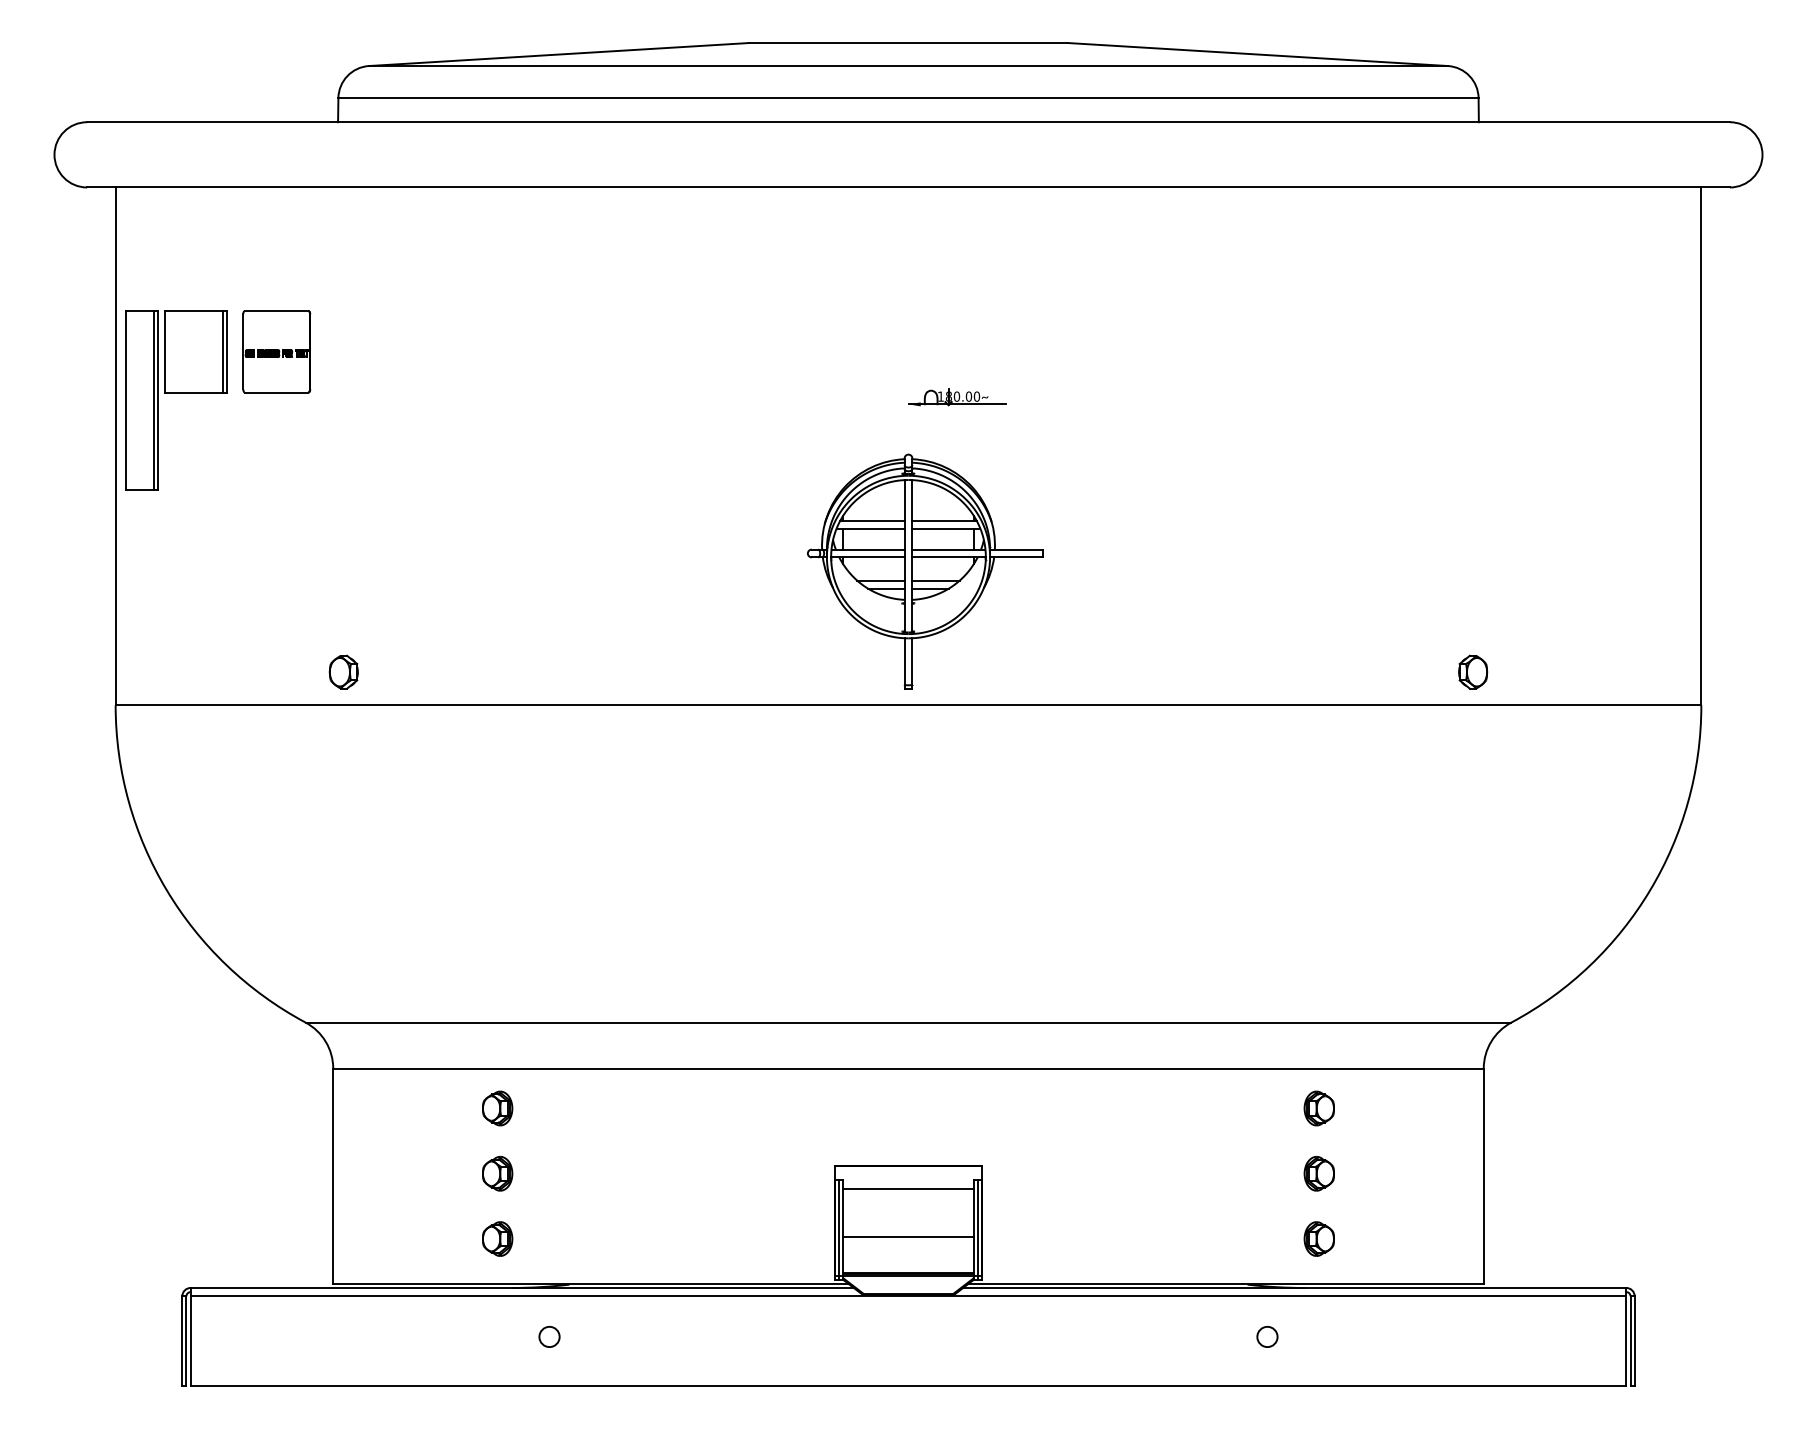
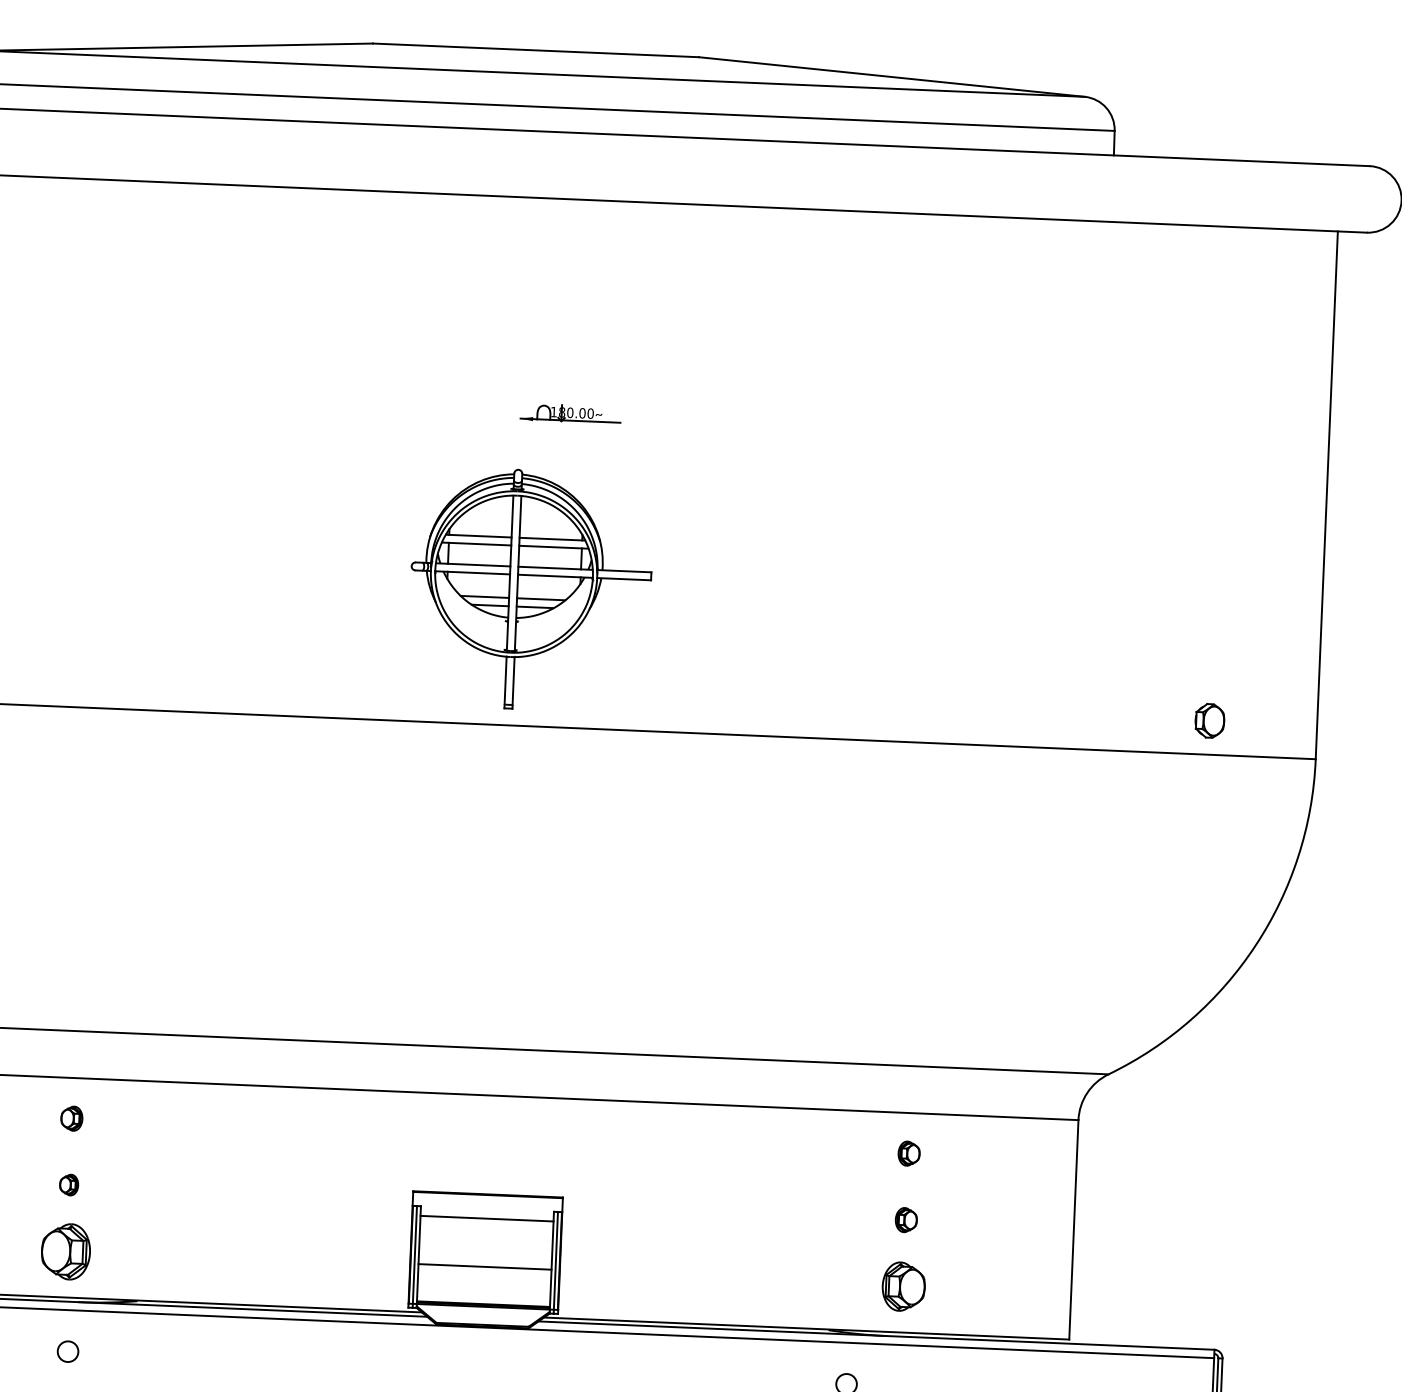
part: (1473, 671) -> (1210, 720), moved
part: (497, 1108) -> (71, 1118), size x0.7
part: (1318, 1108) -> (908, 1153), size x0.7
part: (497, 1173) -> (68, 1184), size x0.6
part: (1318, 1173) -> (905, 1219), size x0.7
part: (497, 1238) -> (66, 1251), size x1.6
part: (1318, 1238) -> (902, 1286), size x1.4
circle: (549, 1336) -> (68, 1351), moved

